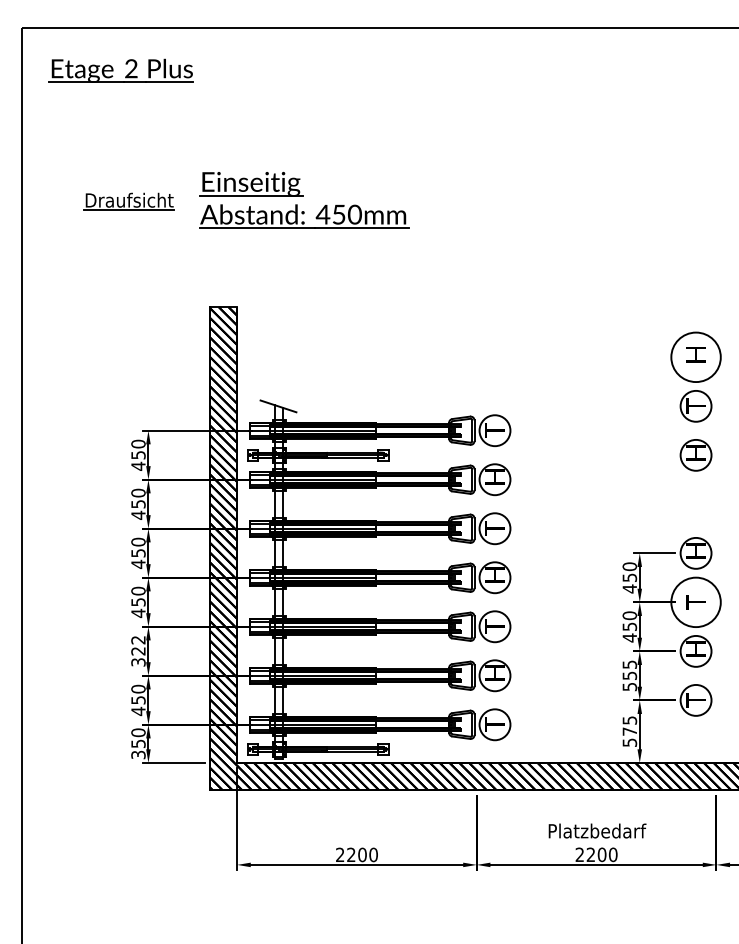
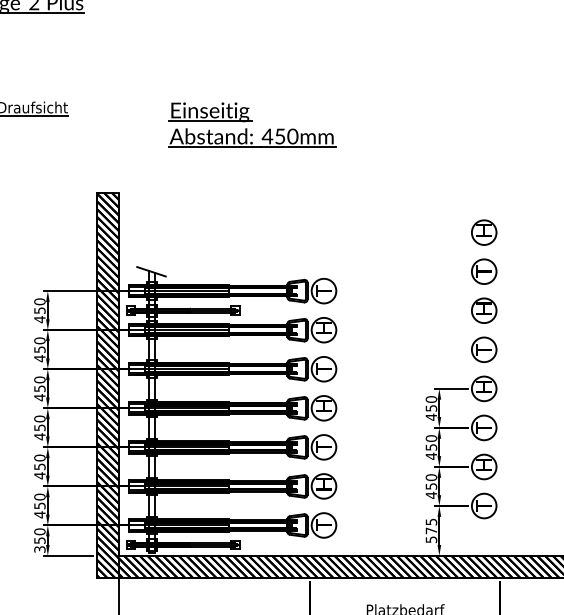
part: (304, 200) -> (252, 125), moved
circle: (695, 356) -> (483, 232), size x0.62
part: (695, 504) -> (483, 349), added
circle: (695, 601) -> (483, 427), size x0.62
text: (138, 651) -> (39, 467), 322 -> 450
text: (629, 675) -> (431, 486), 555 -> 450

